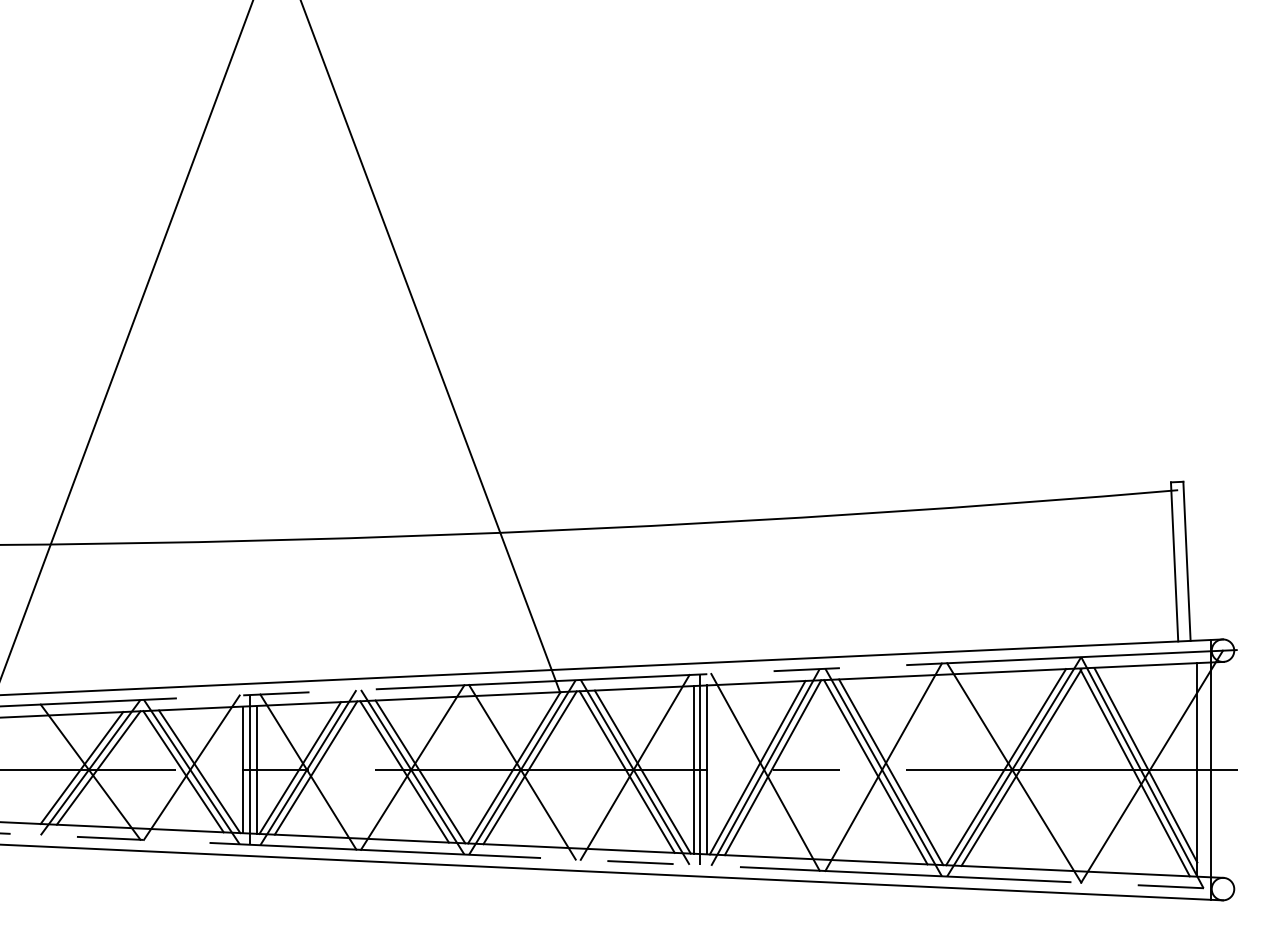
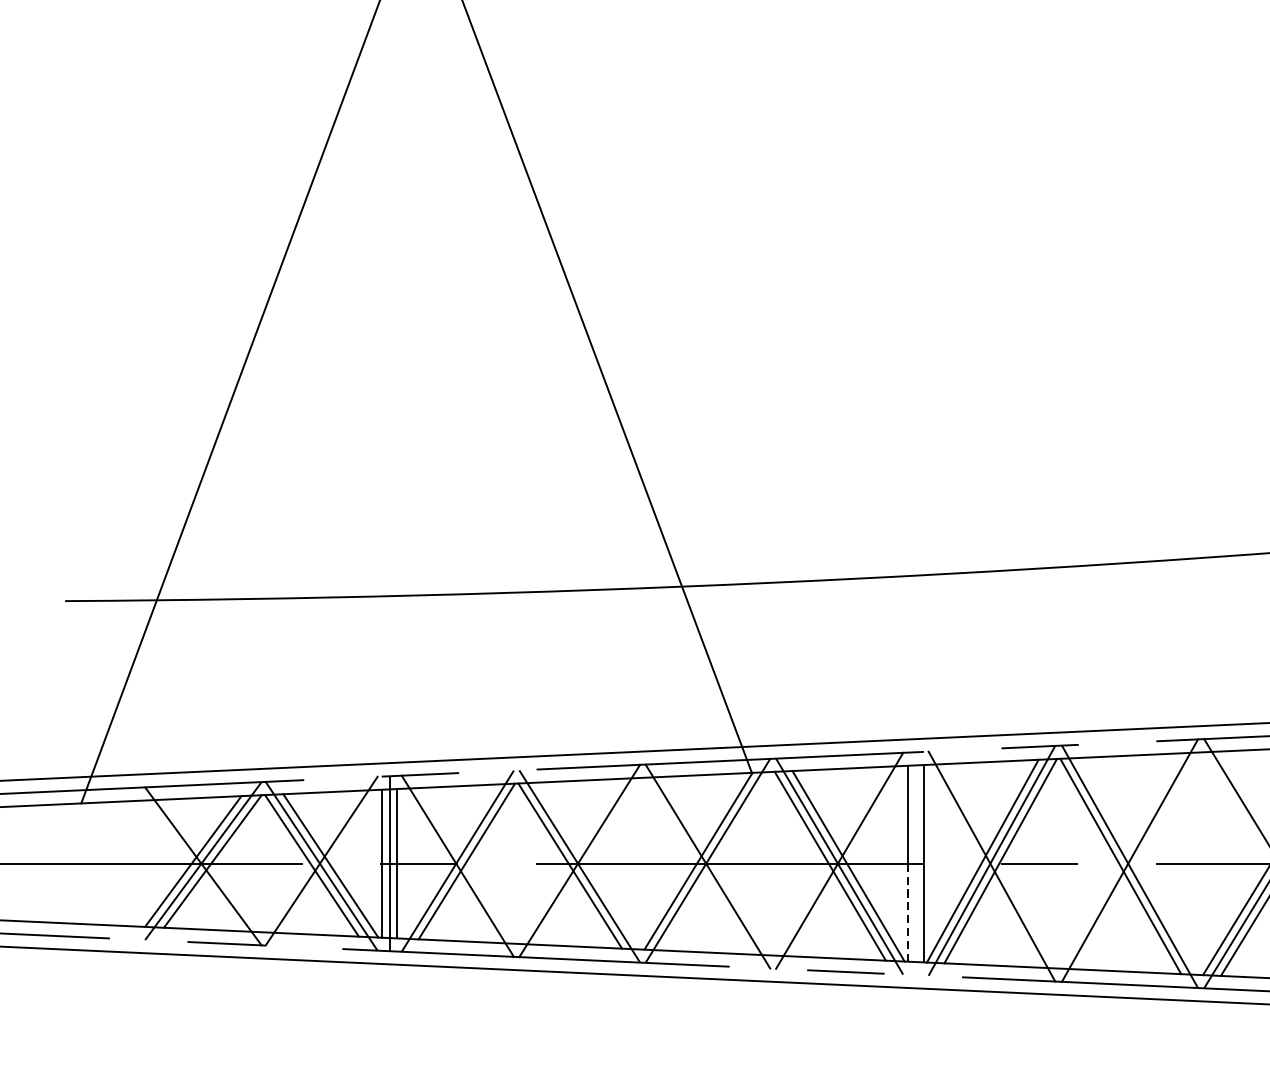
line: (300, 767) -> (448, 860), removed
line: (529, 767) -> (716, 860), removed
line: (700, 769) -> (915, 863), removed
line: (420, 771) -> (588, 865), removed
line: (891, 772) -> (1139, 866), removed
line: (693, 811) -> (907, 912), solid -> dashed

